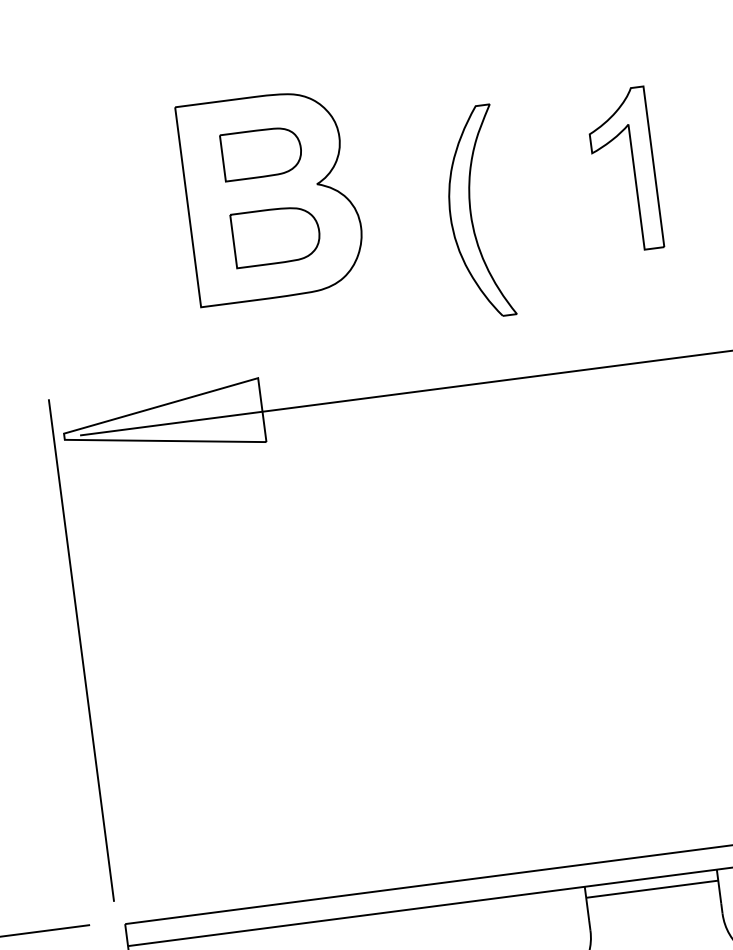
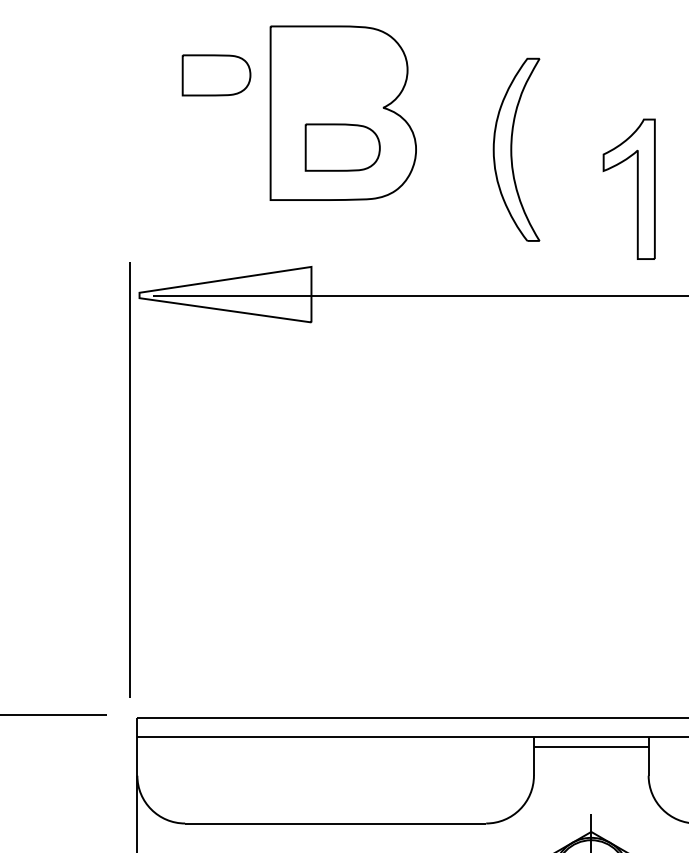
part: (261, 153) -> (216, 75), moved
part: (632, 168) -> (636, 188), moved

